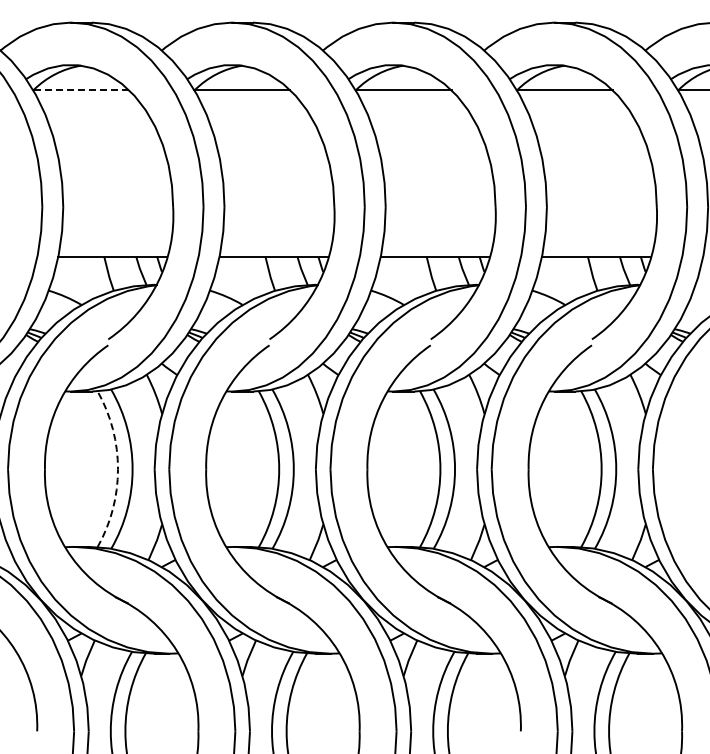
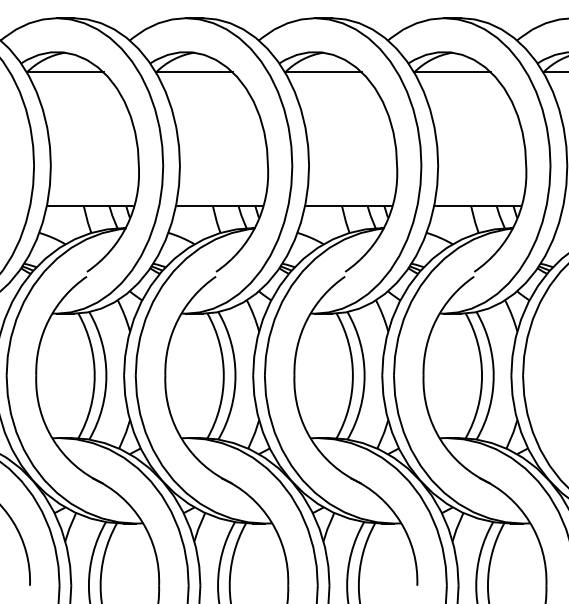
line: (81, 90) -> (65, 72), dashed -> solid
arc: (118, 469) -> (95, 376), dashed -> solid

